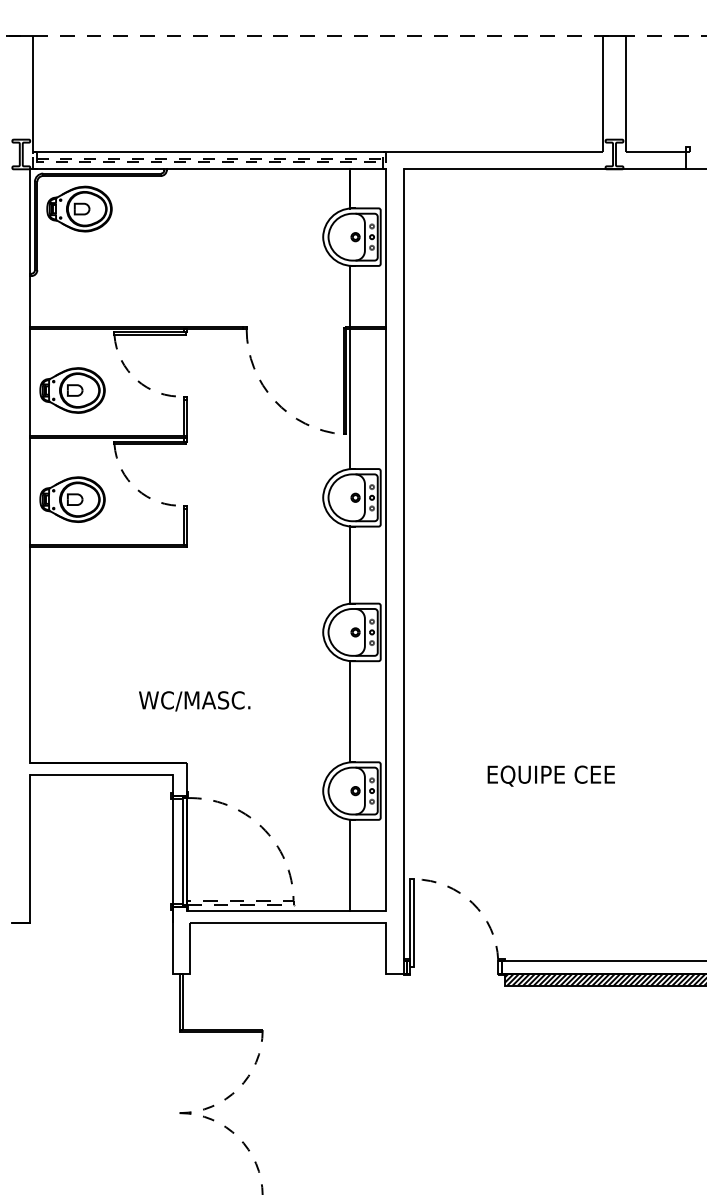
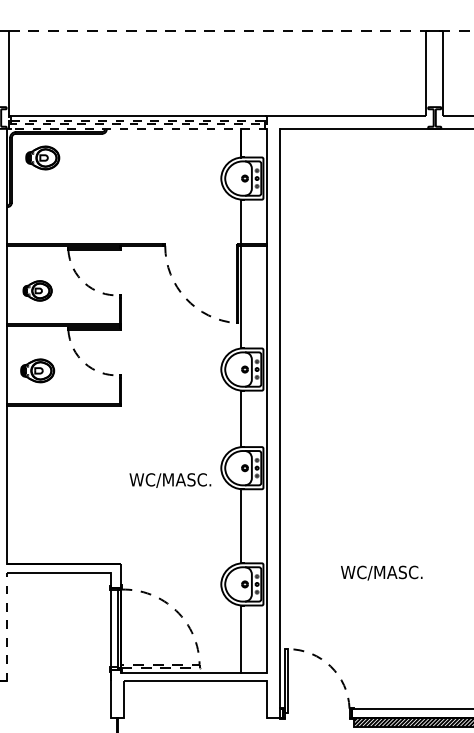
line: (208, 169) -> (137, 129), solid -> dashed
part: (79, 208) -> (42, 157), size x0.7
part: (72, 390) -> (37, 290), size x0.6
part: (72, 499) -> (37, 370), size x0.7
text: (194, 701) -> (170, 480), moved
text: (550, 775) -> (387, 573), EQUIPE CEE -> WC/MASC.
line: (30, 848) -> (6, 626), solid -> dashed

